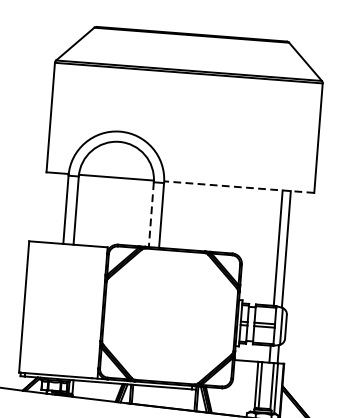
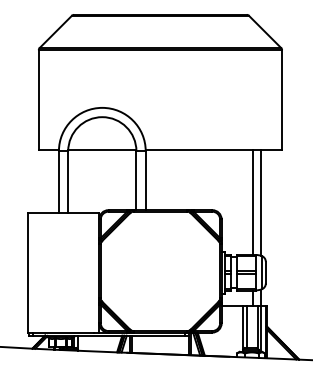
line: (238, 186) -> (213, 149), dashed -> solid
line: (151, 215) -> (136, 181), dashed -> solid

